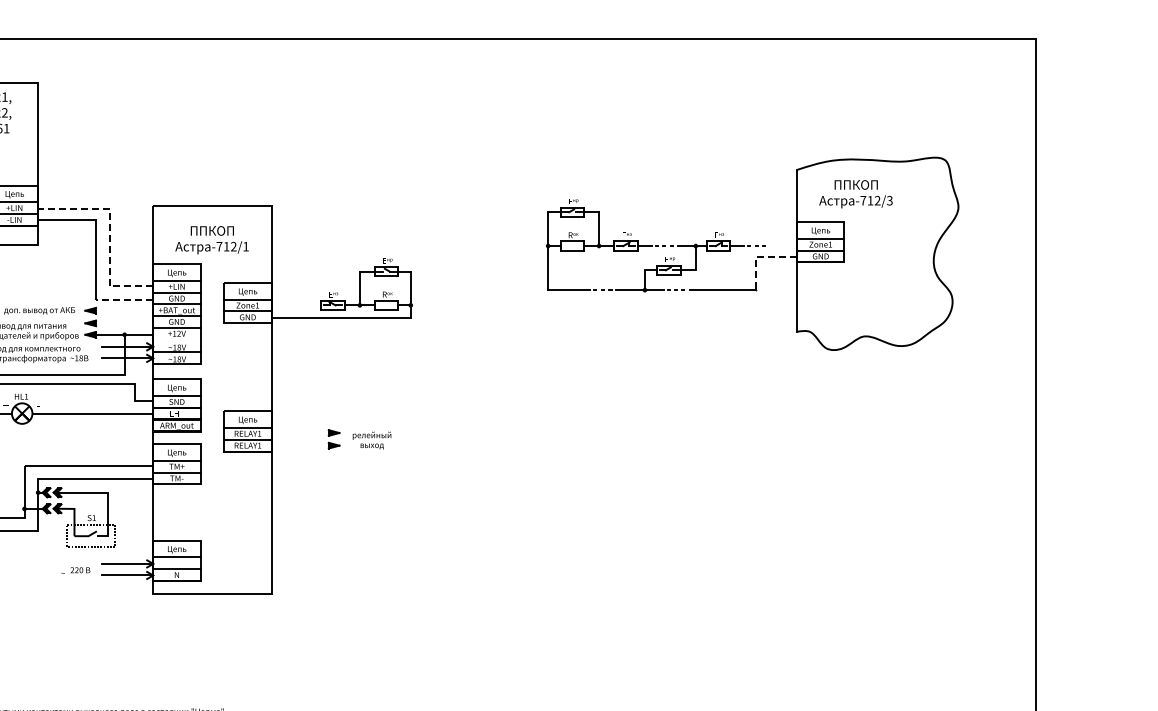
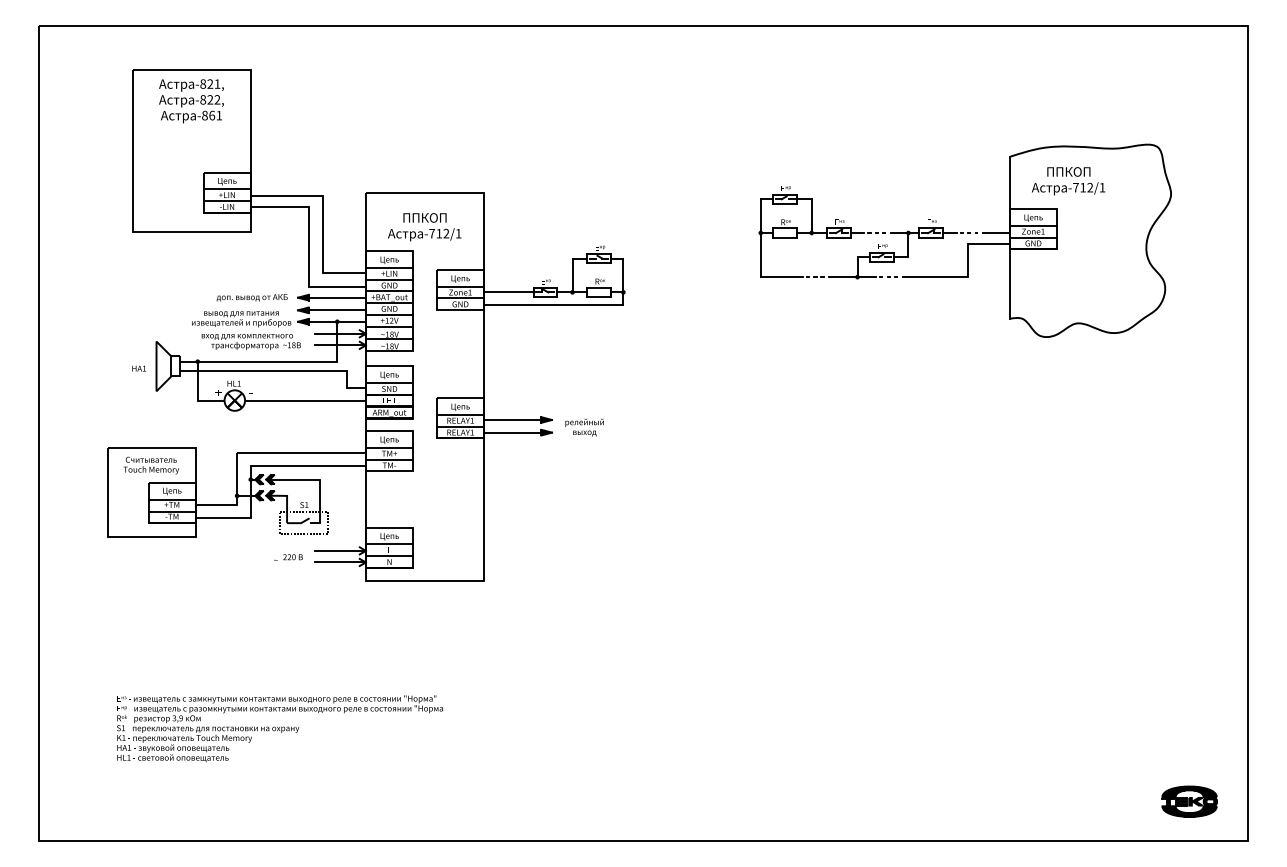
text: (889, 200) -> (1102, 187), -712/3 -> -712/1
line: (109, 233) -> (322, 220), dashed -> solid
line: (783, 246) -> (996, 233), added
line: (758, 257) -> (971, 244), dashed -> solid
line: (124, 299) -> (337, 286), dashed -> solid
line: (295, 305) -> (508, 292), added
line: (123, 310) -> (336, 297), added
line: (123, 323) -> (336, 310), added
line: (176, 340) -> (389, 327), added
line: (299, 433) -> (512, 420), added
line: (299, 445) -> (512, 432), added

